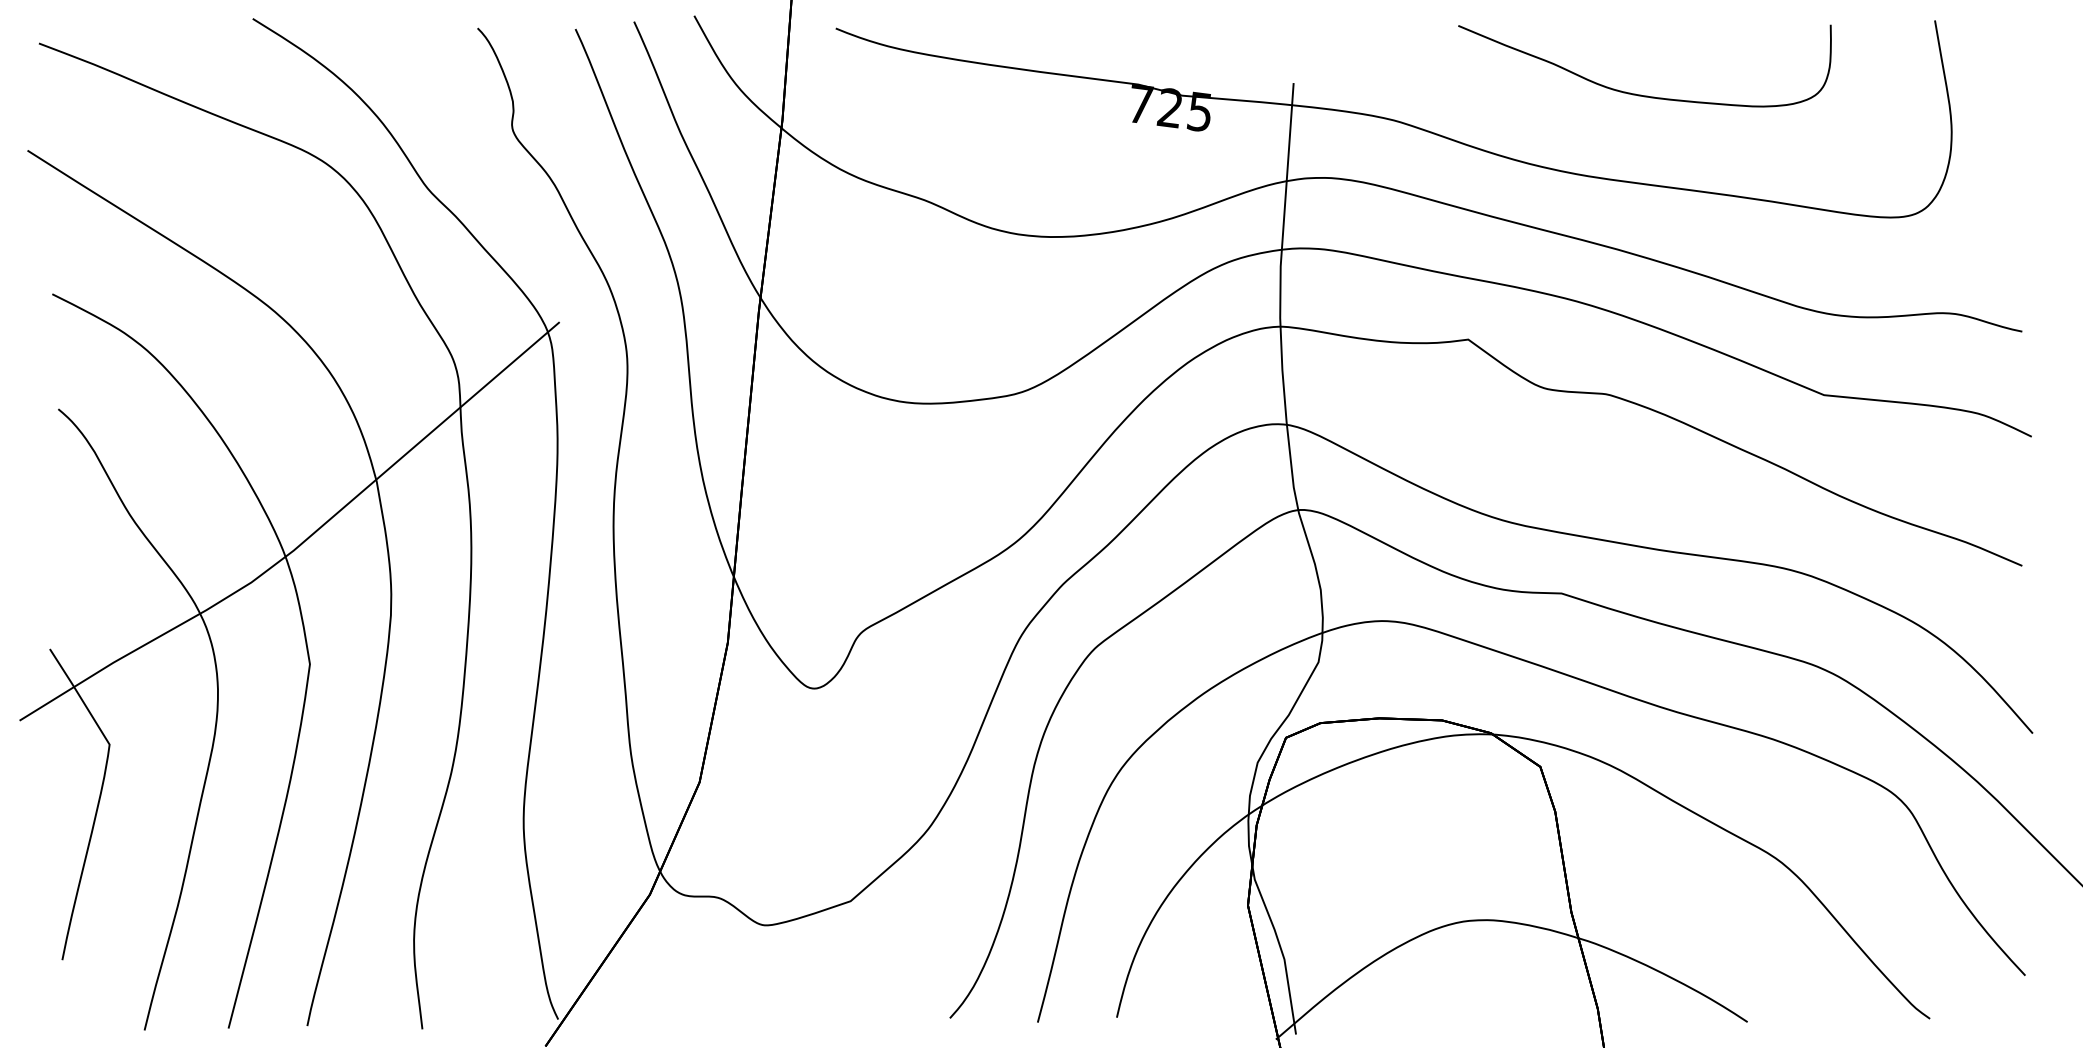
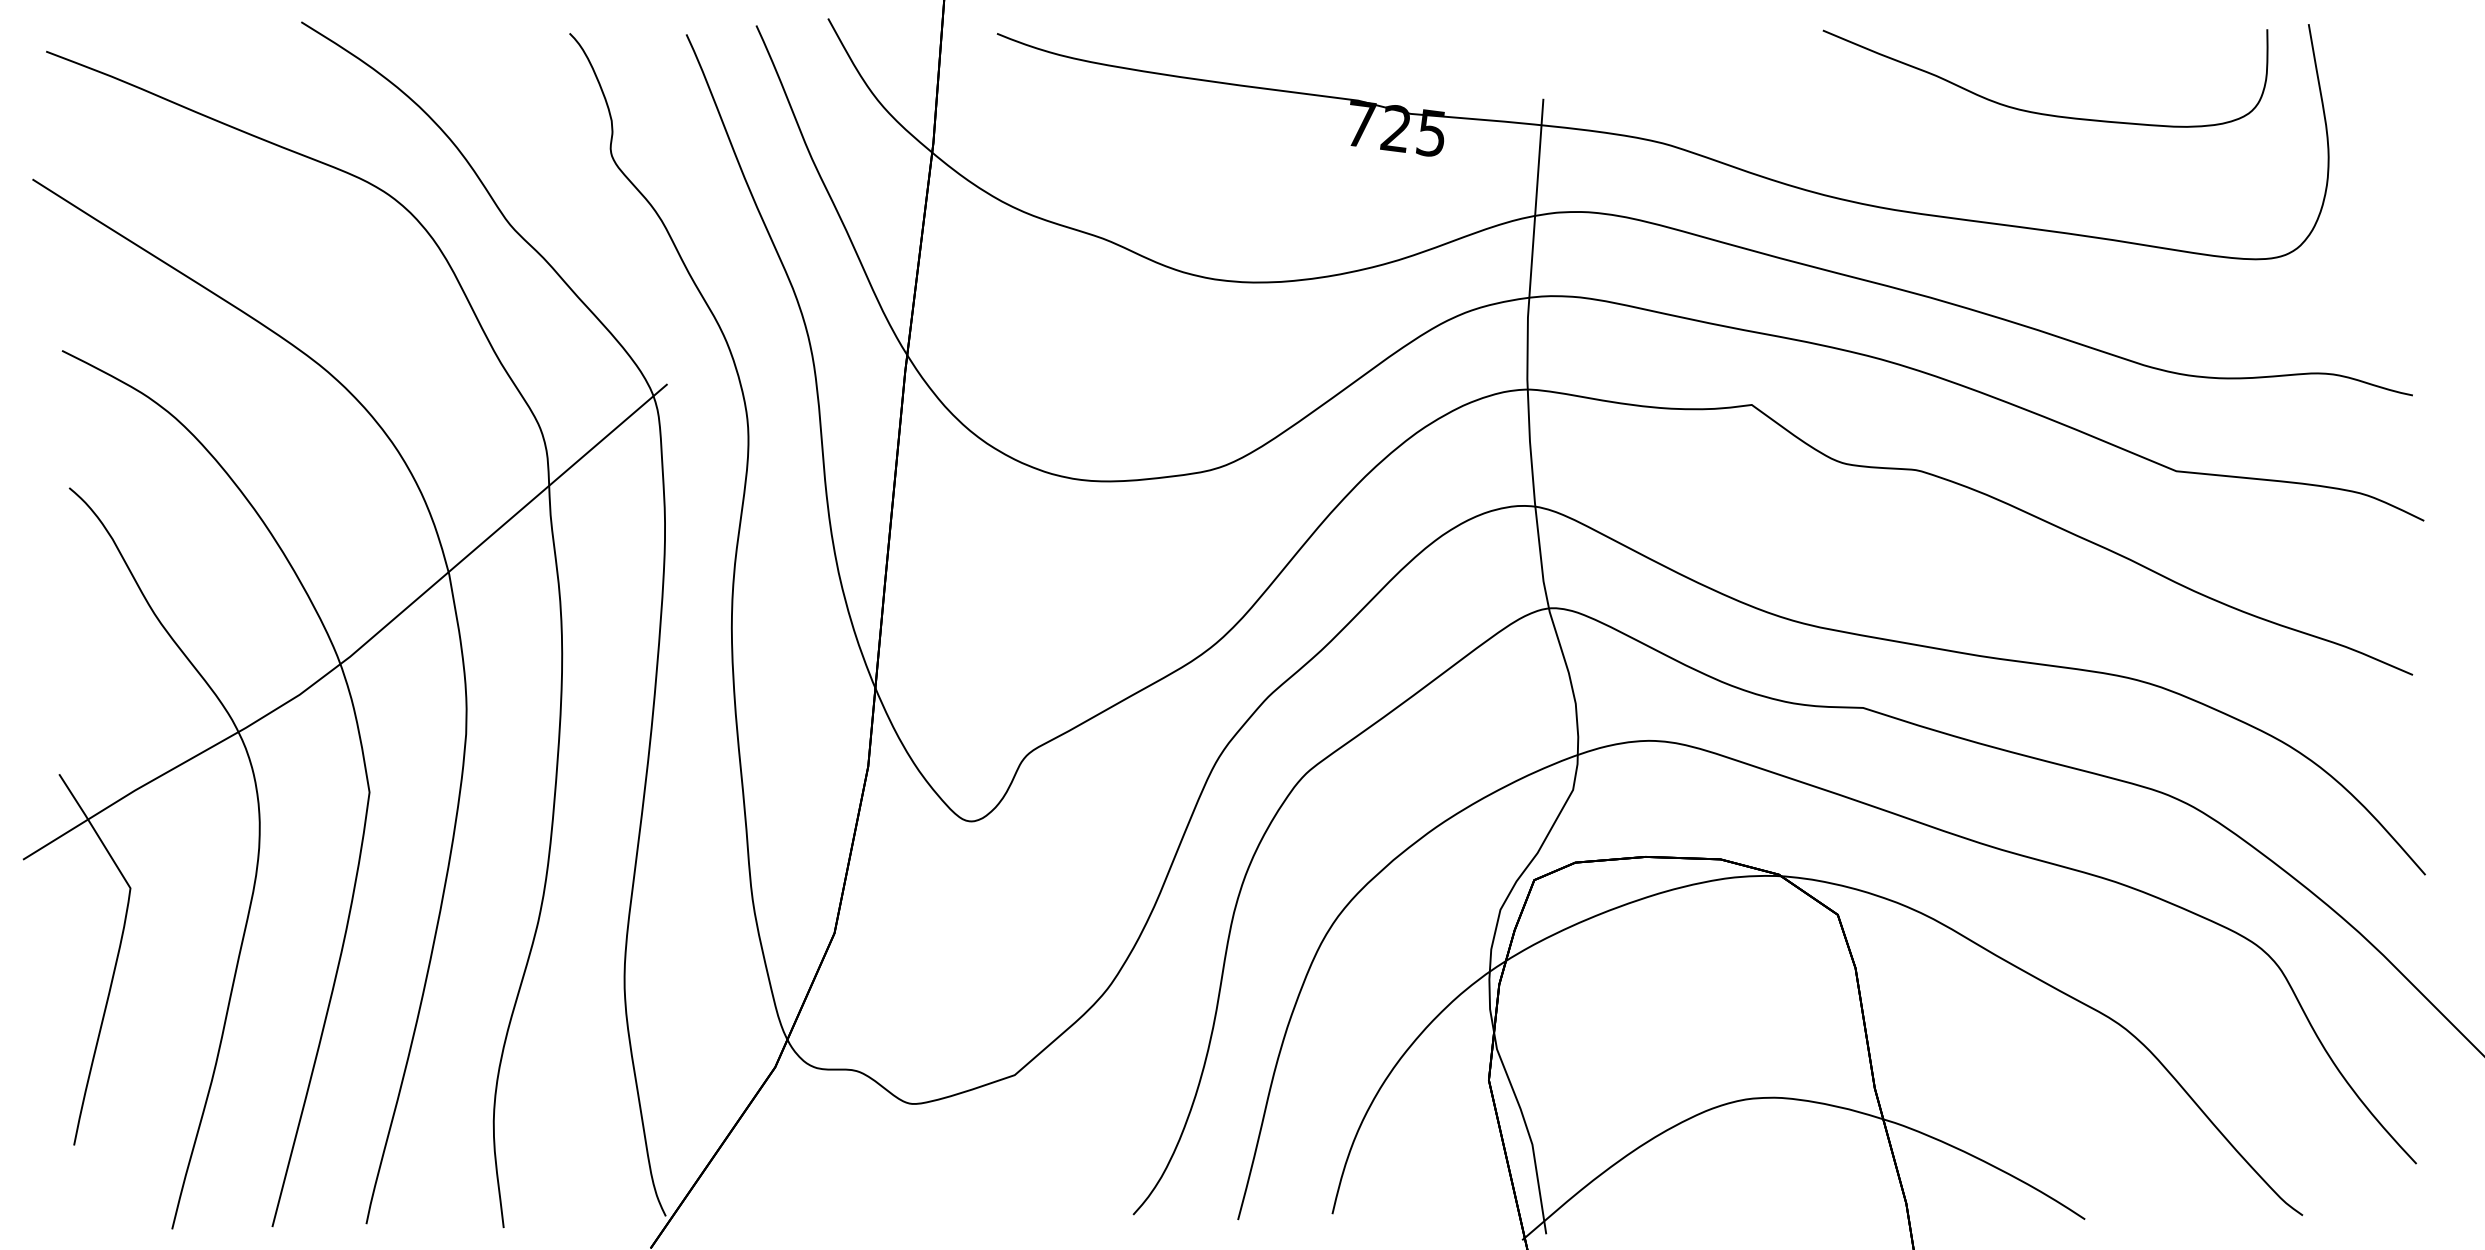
curve: (1639, 94) -> (2039, 112), moved

